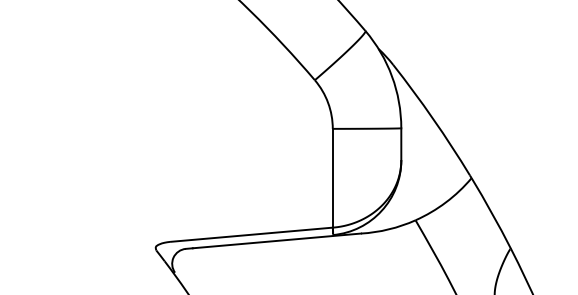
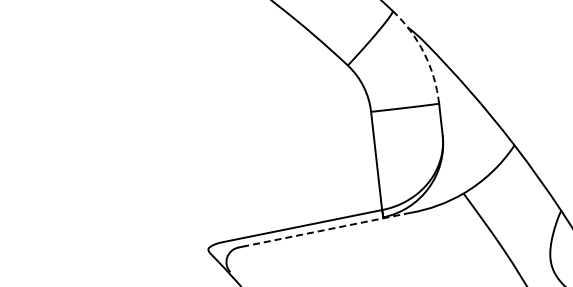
arc: (392, 76) -> (424, 53), solid -> dashed
line: (276, 240) -> (327, 229), solid -> dashed

